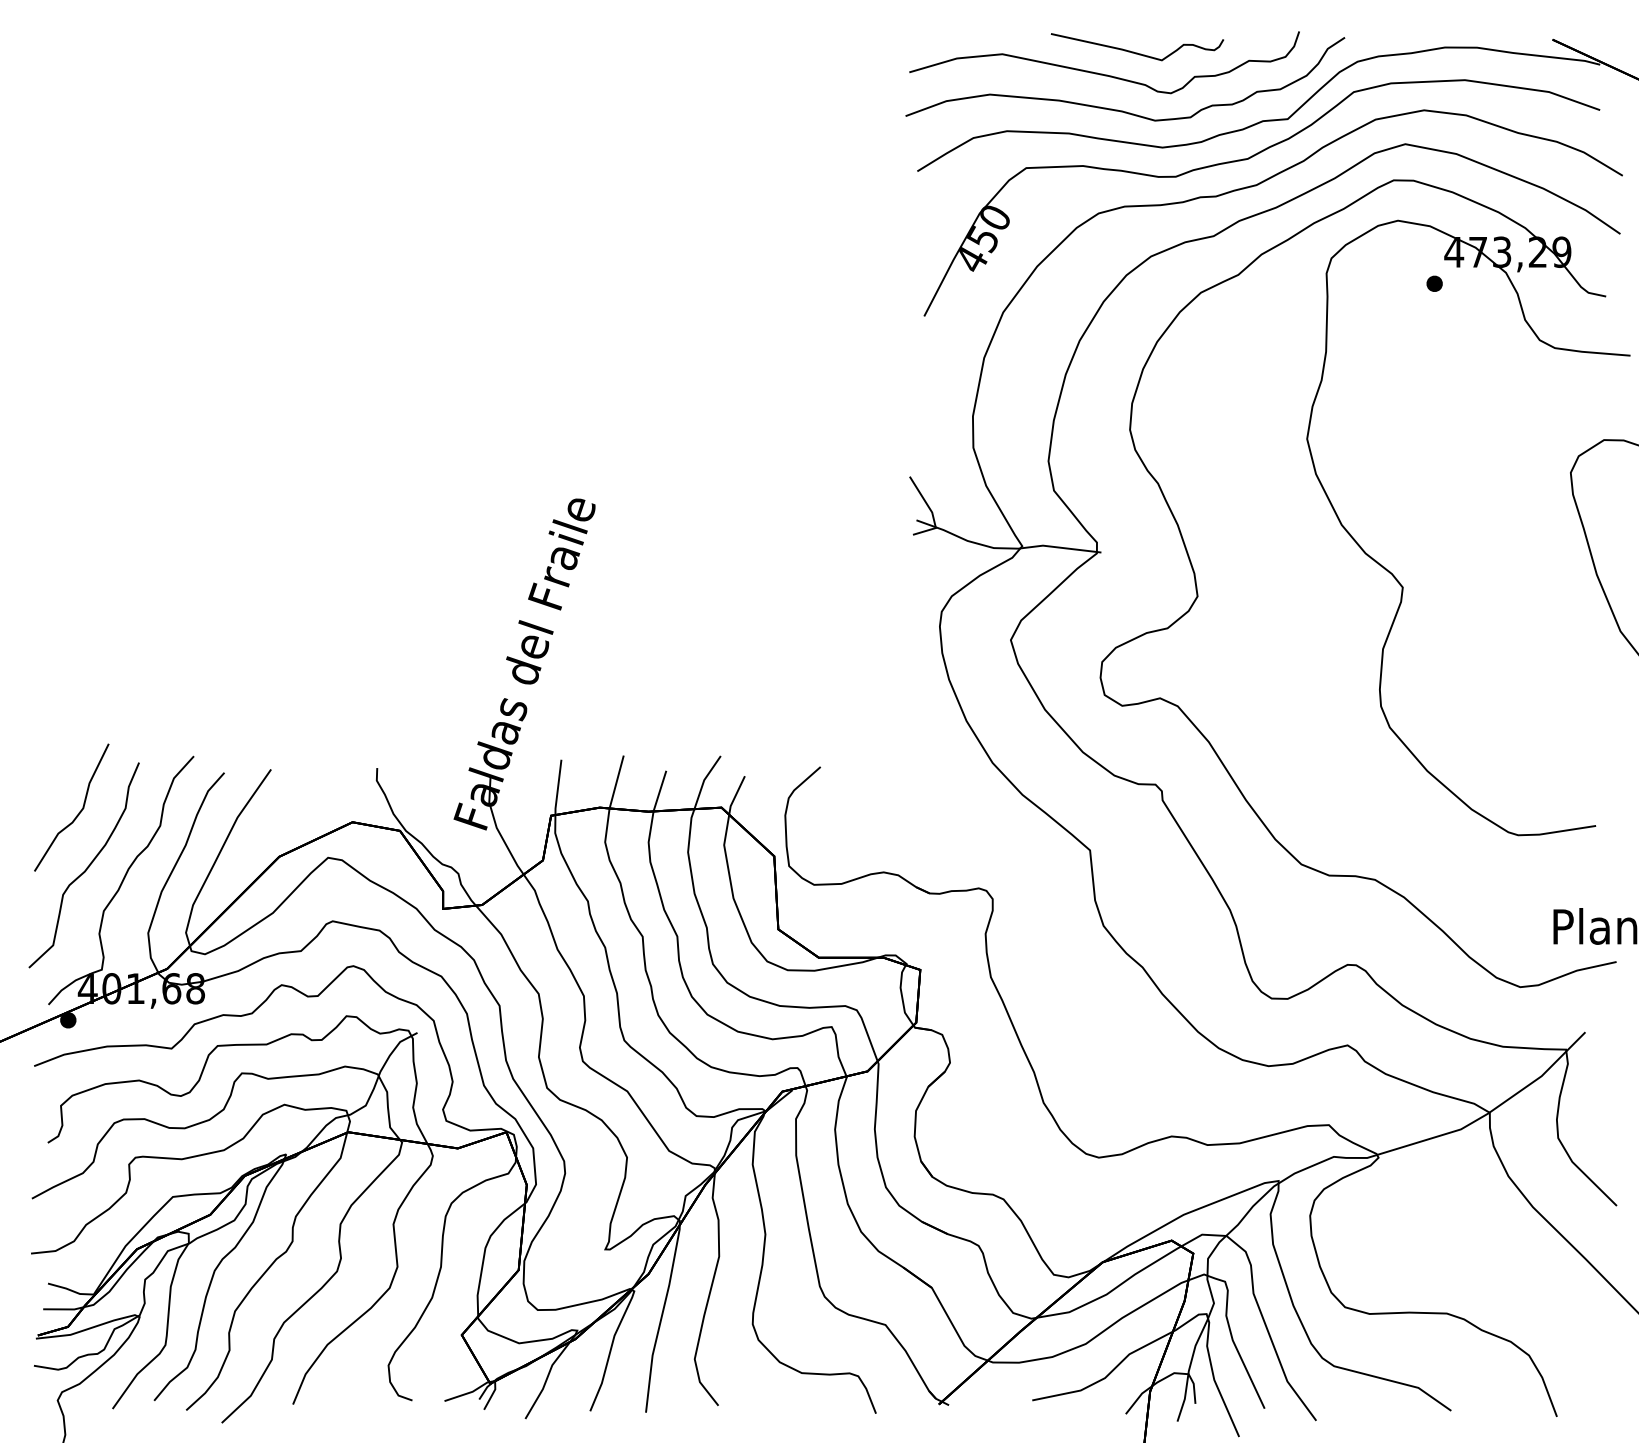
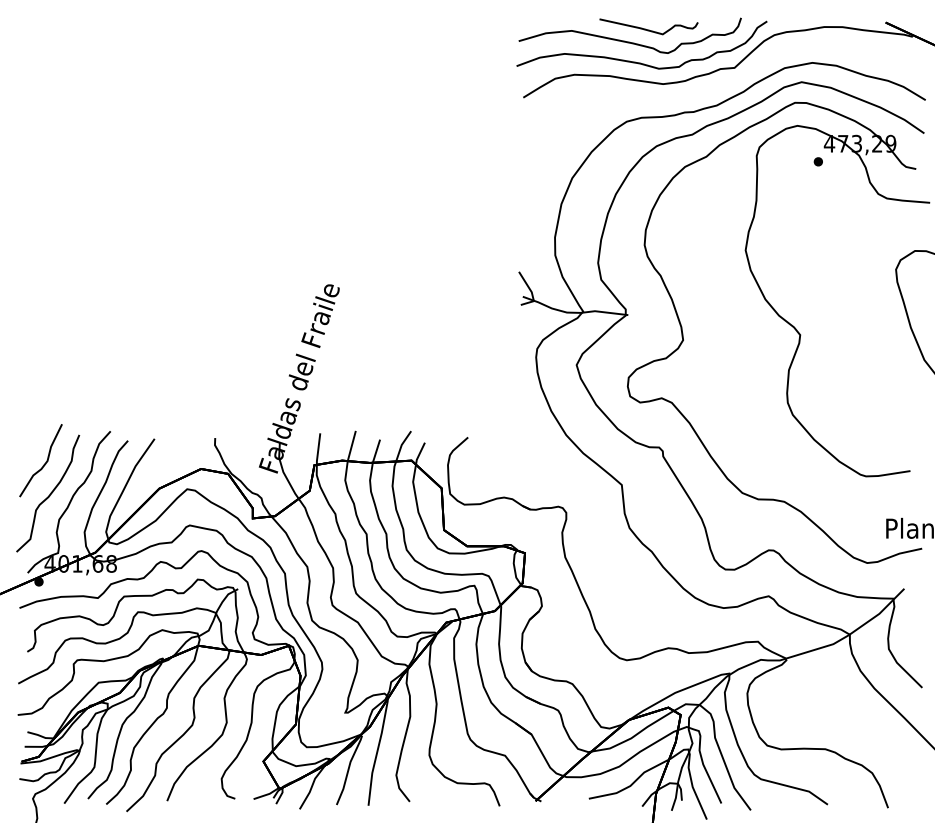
part: (1249, 160) -> (712, 91), removed

